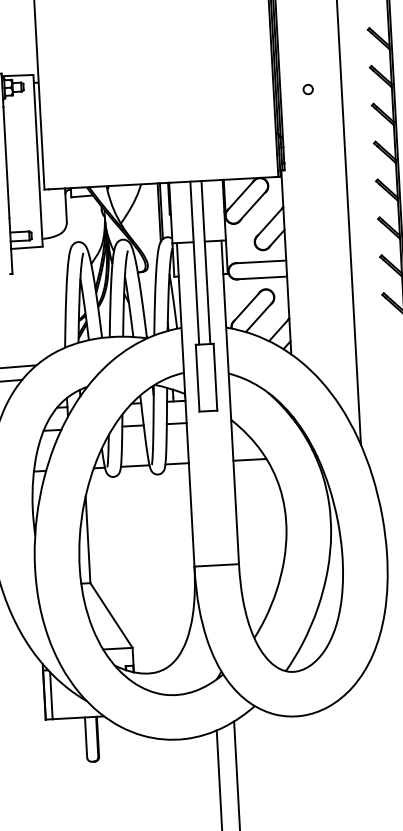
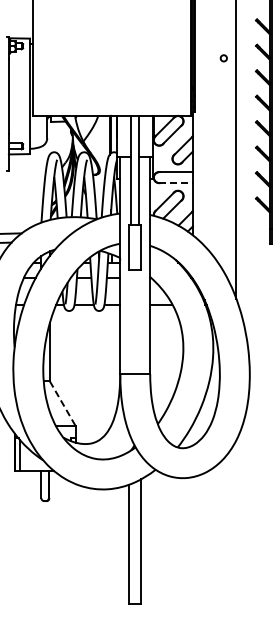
circle: (307, 89) -> (223, 58), moved
line: (262, 278) -> (176, 183), solid -> dashed
line: (110, 615) -> (62, 403), solid -> dashed

